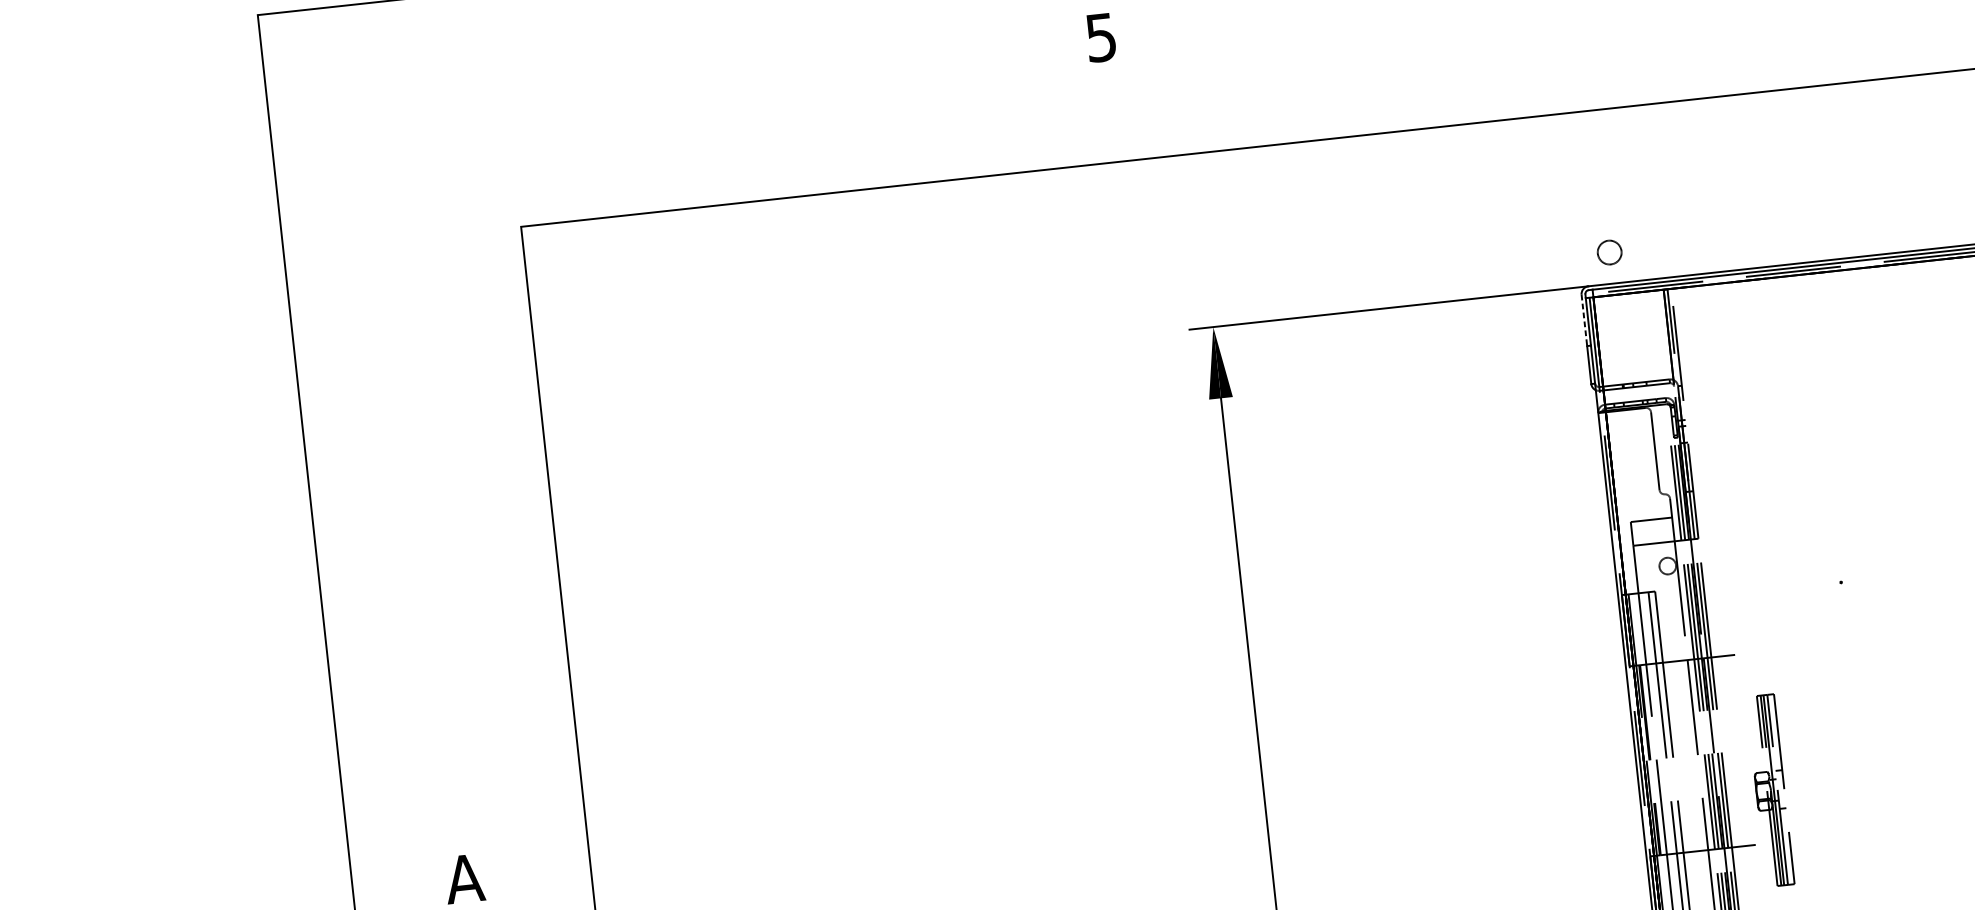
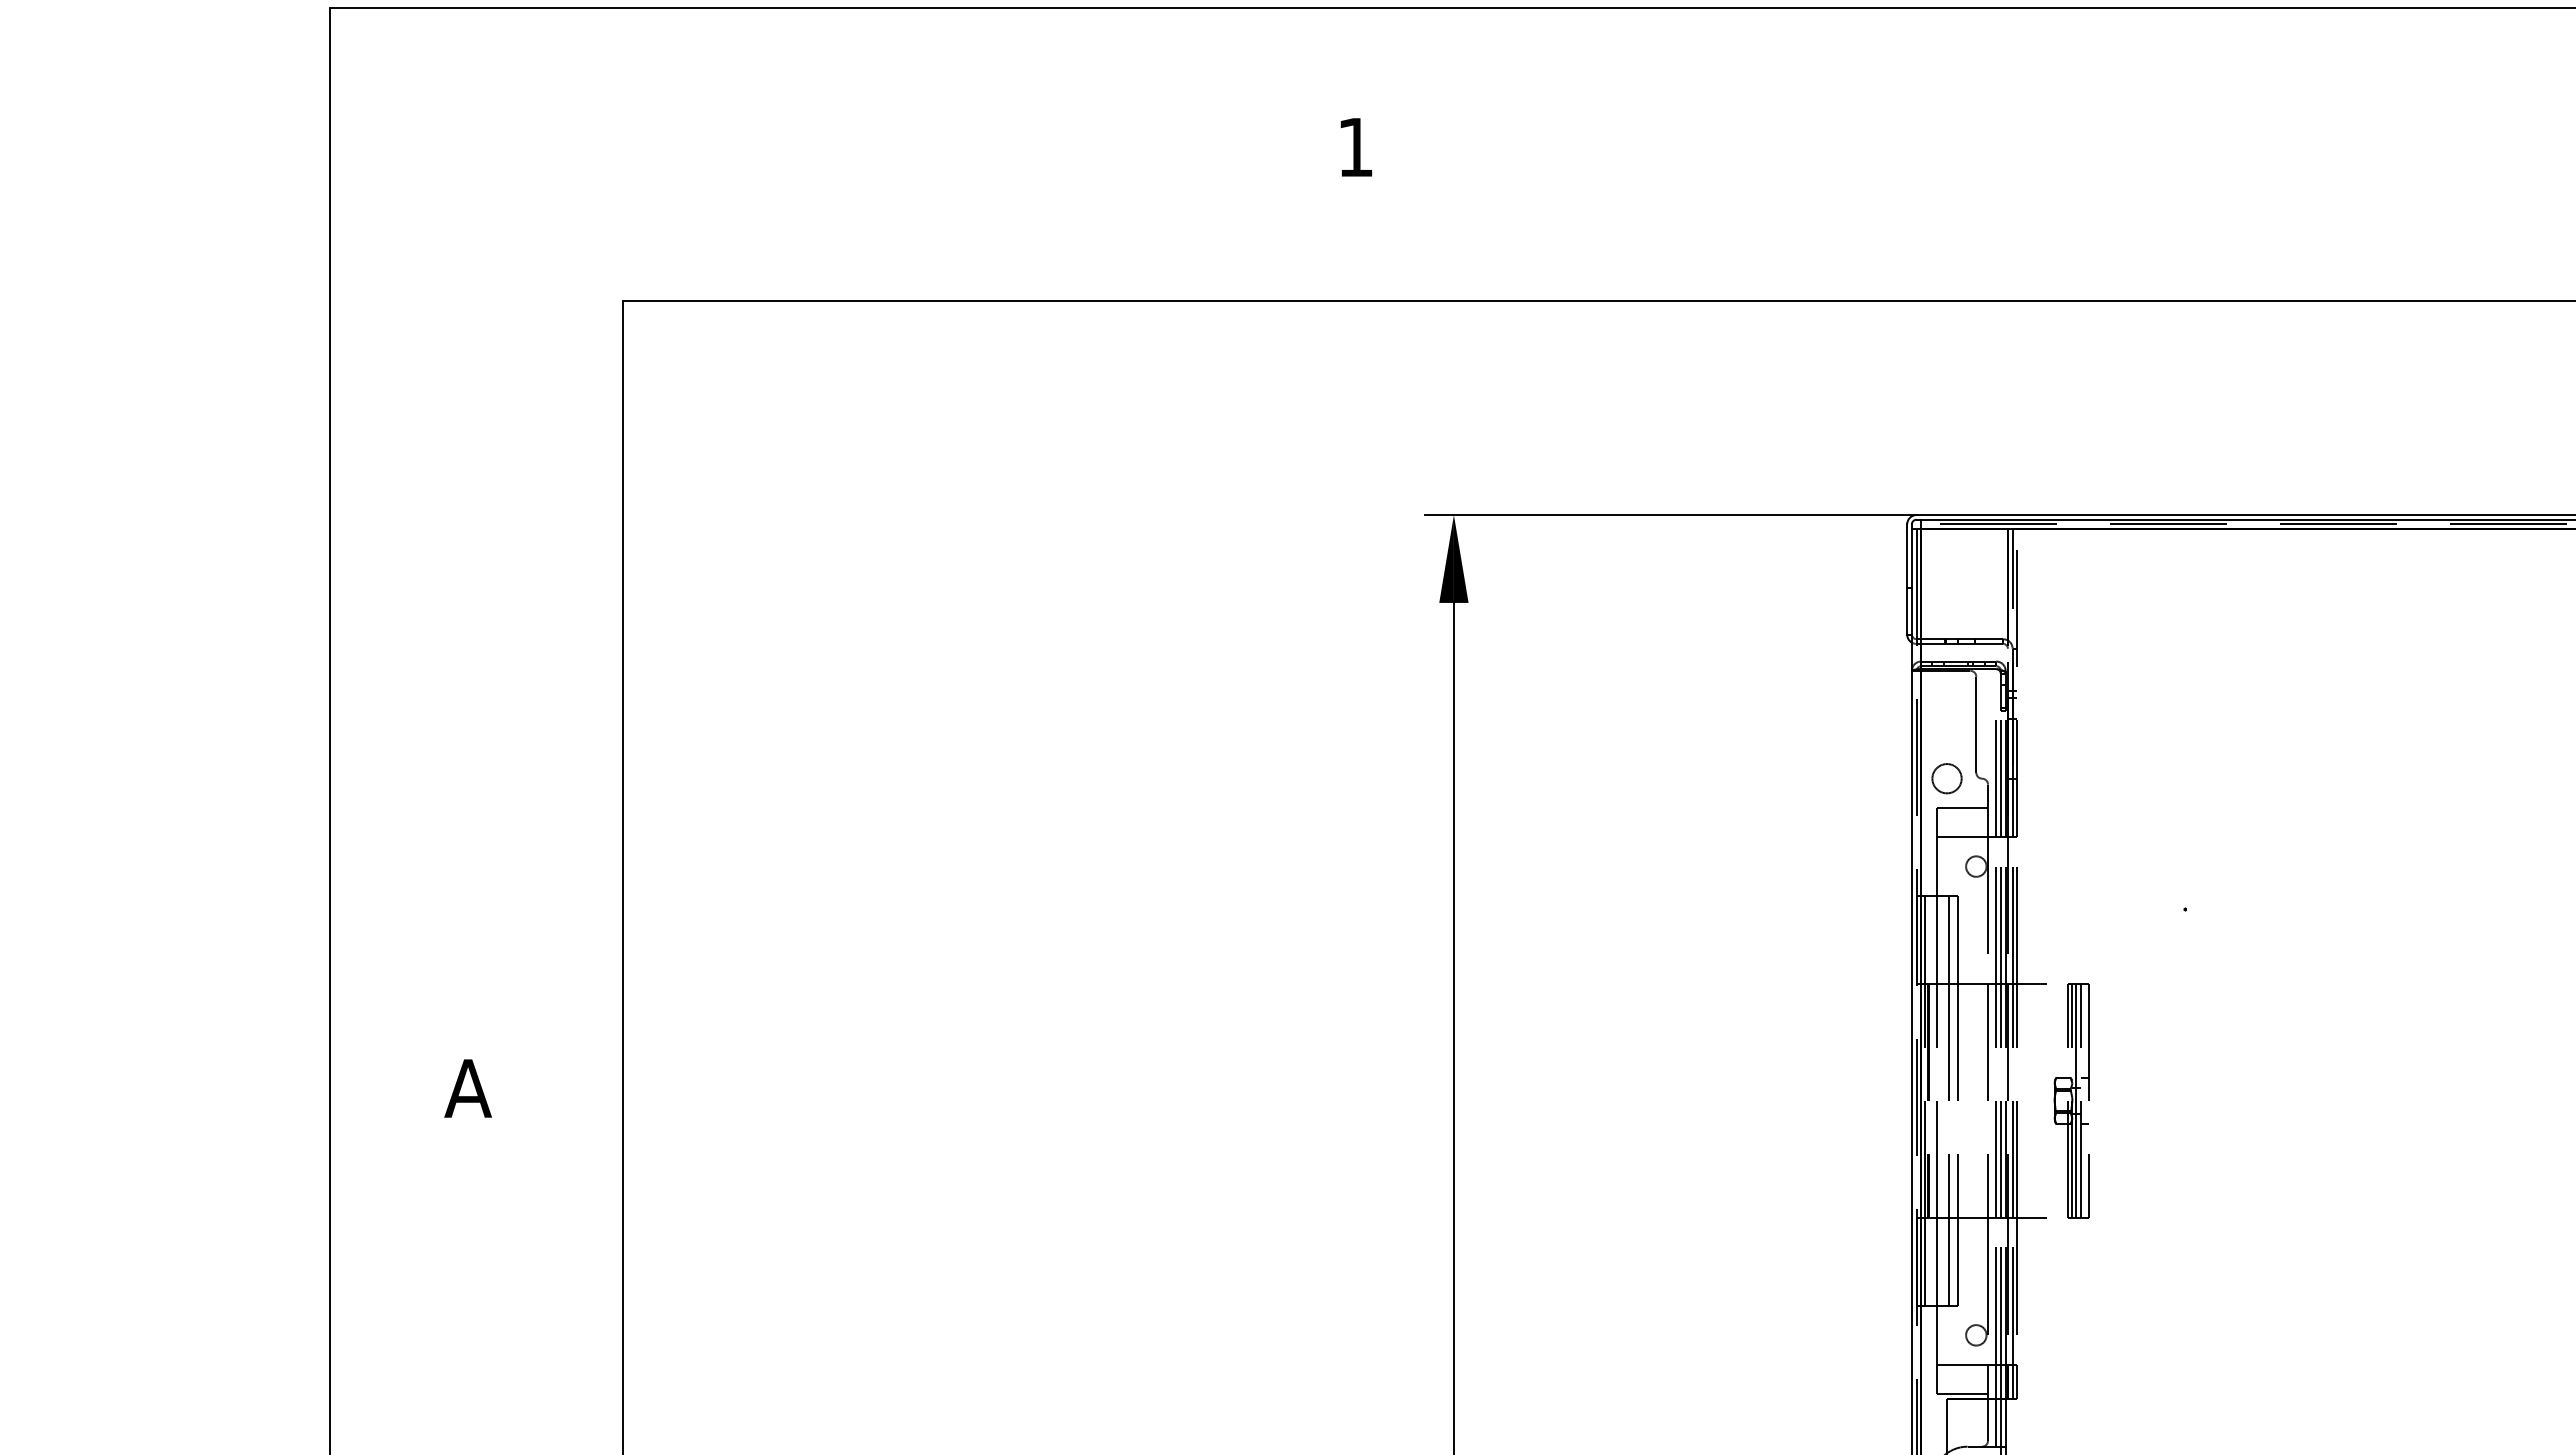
text: (1101, 37) -> (1355, 147), 5 -> 1
circle: (1609, 252) -> (1946, 778), moved
line: (1584, 320) -> (1907, 556), dashed -> solid
part: (1770, 790) -> (2071, 1100), moved

